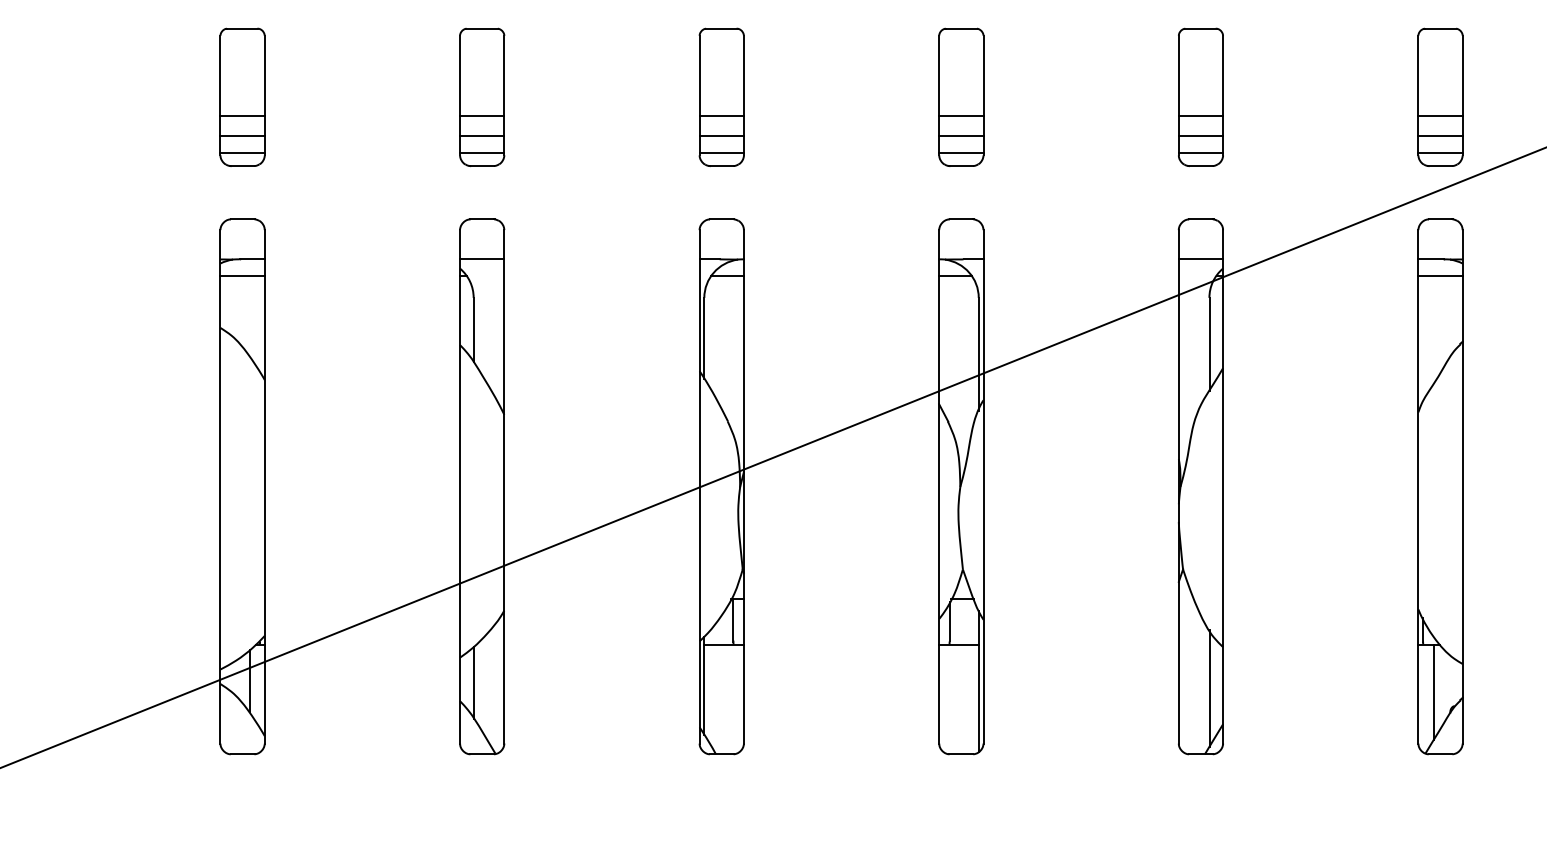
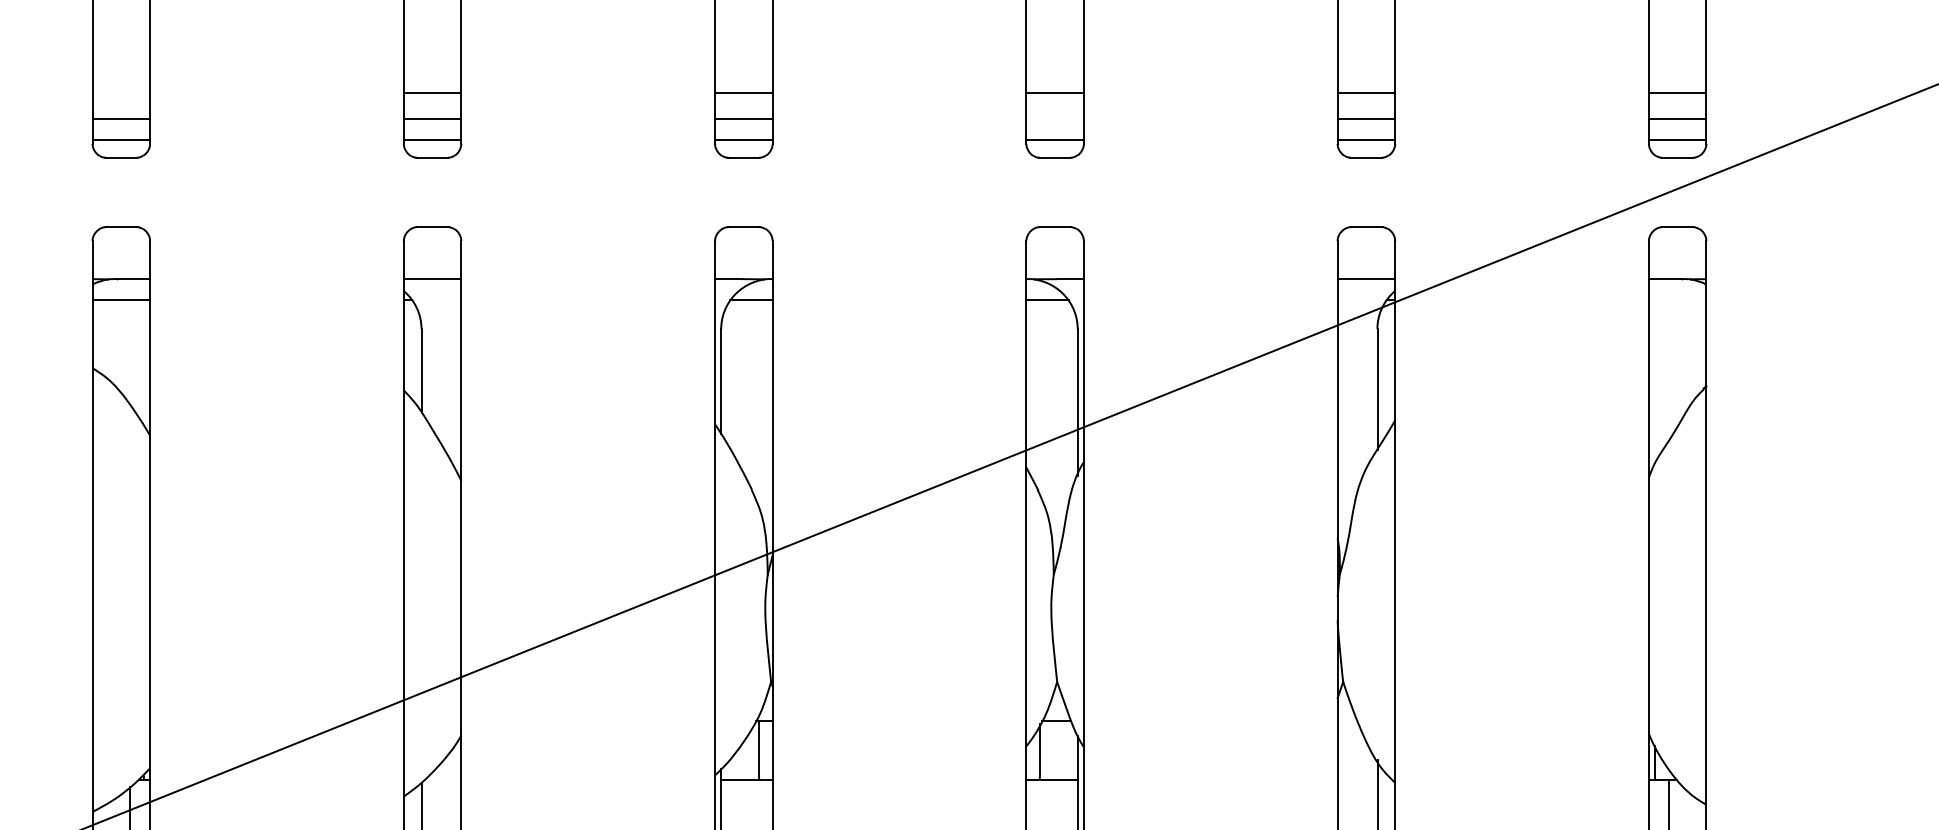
line: (242, 115) -> (121, 92), removed
line: (961, 135) -> (1055, 118), removed
line: (1440, 275) -> (1677, 300), removed

